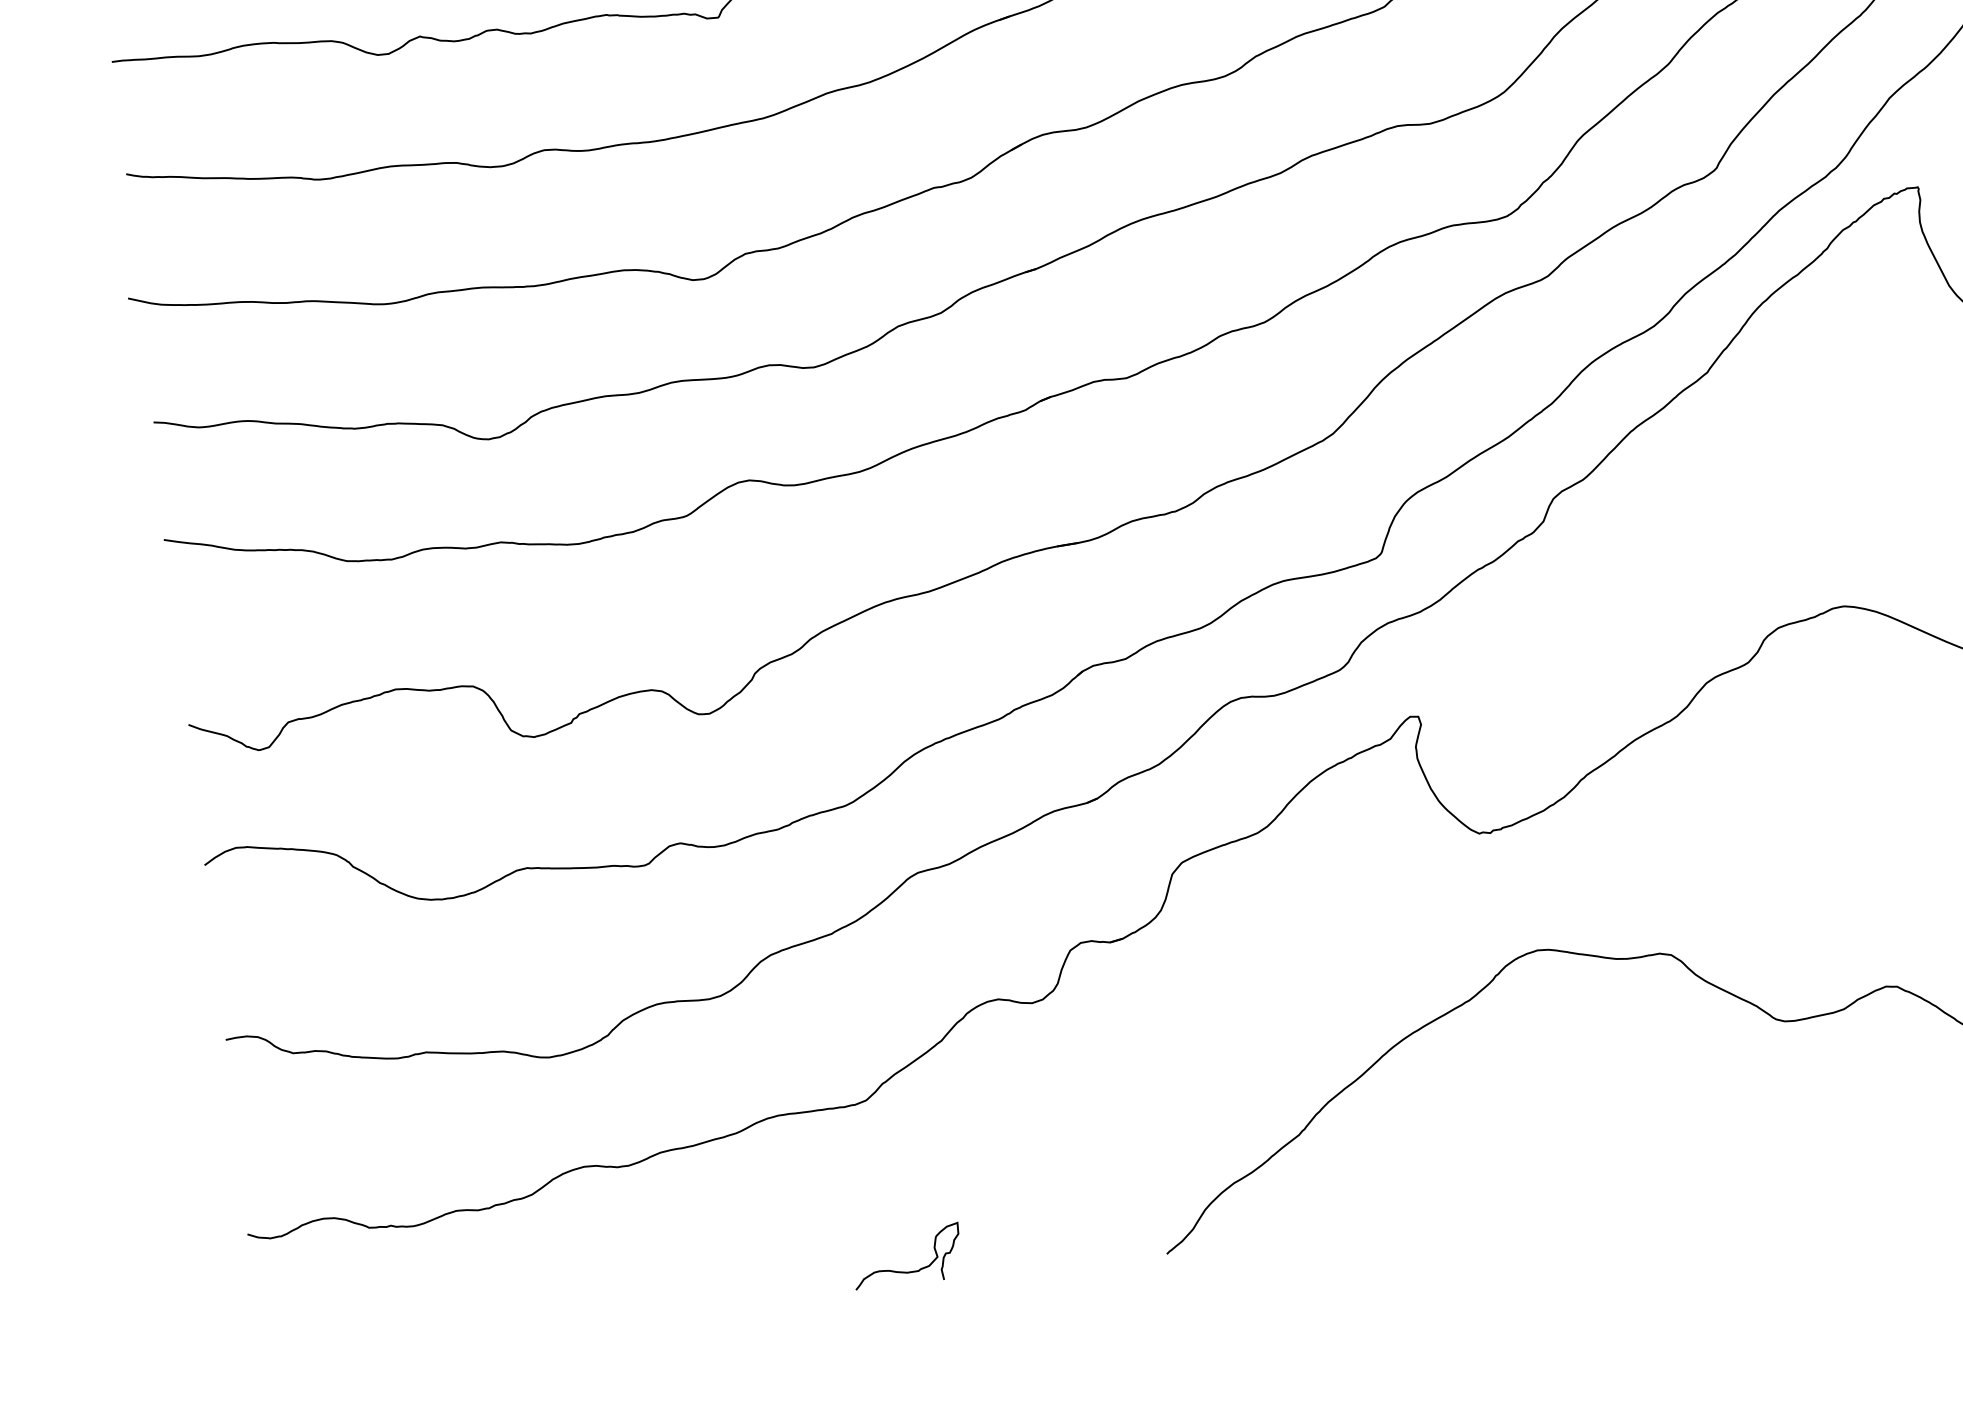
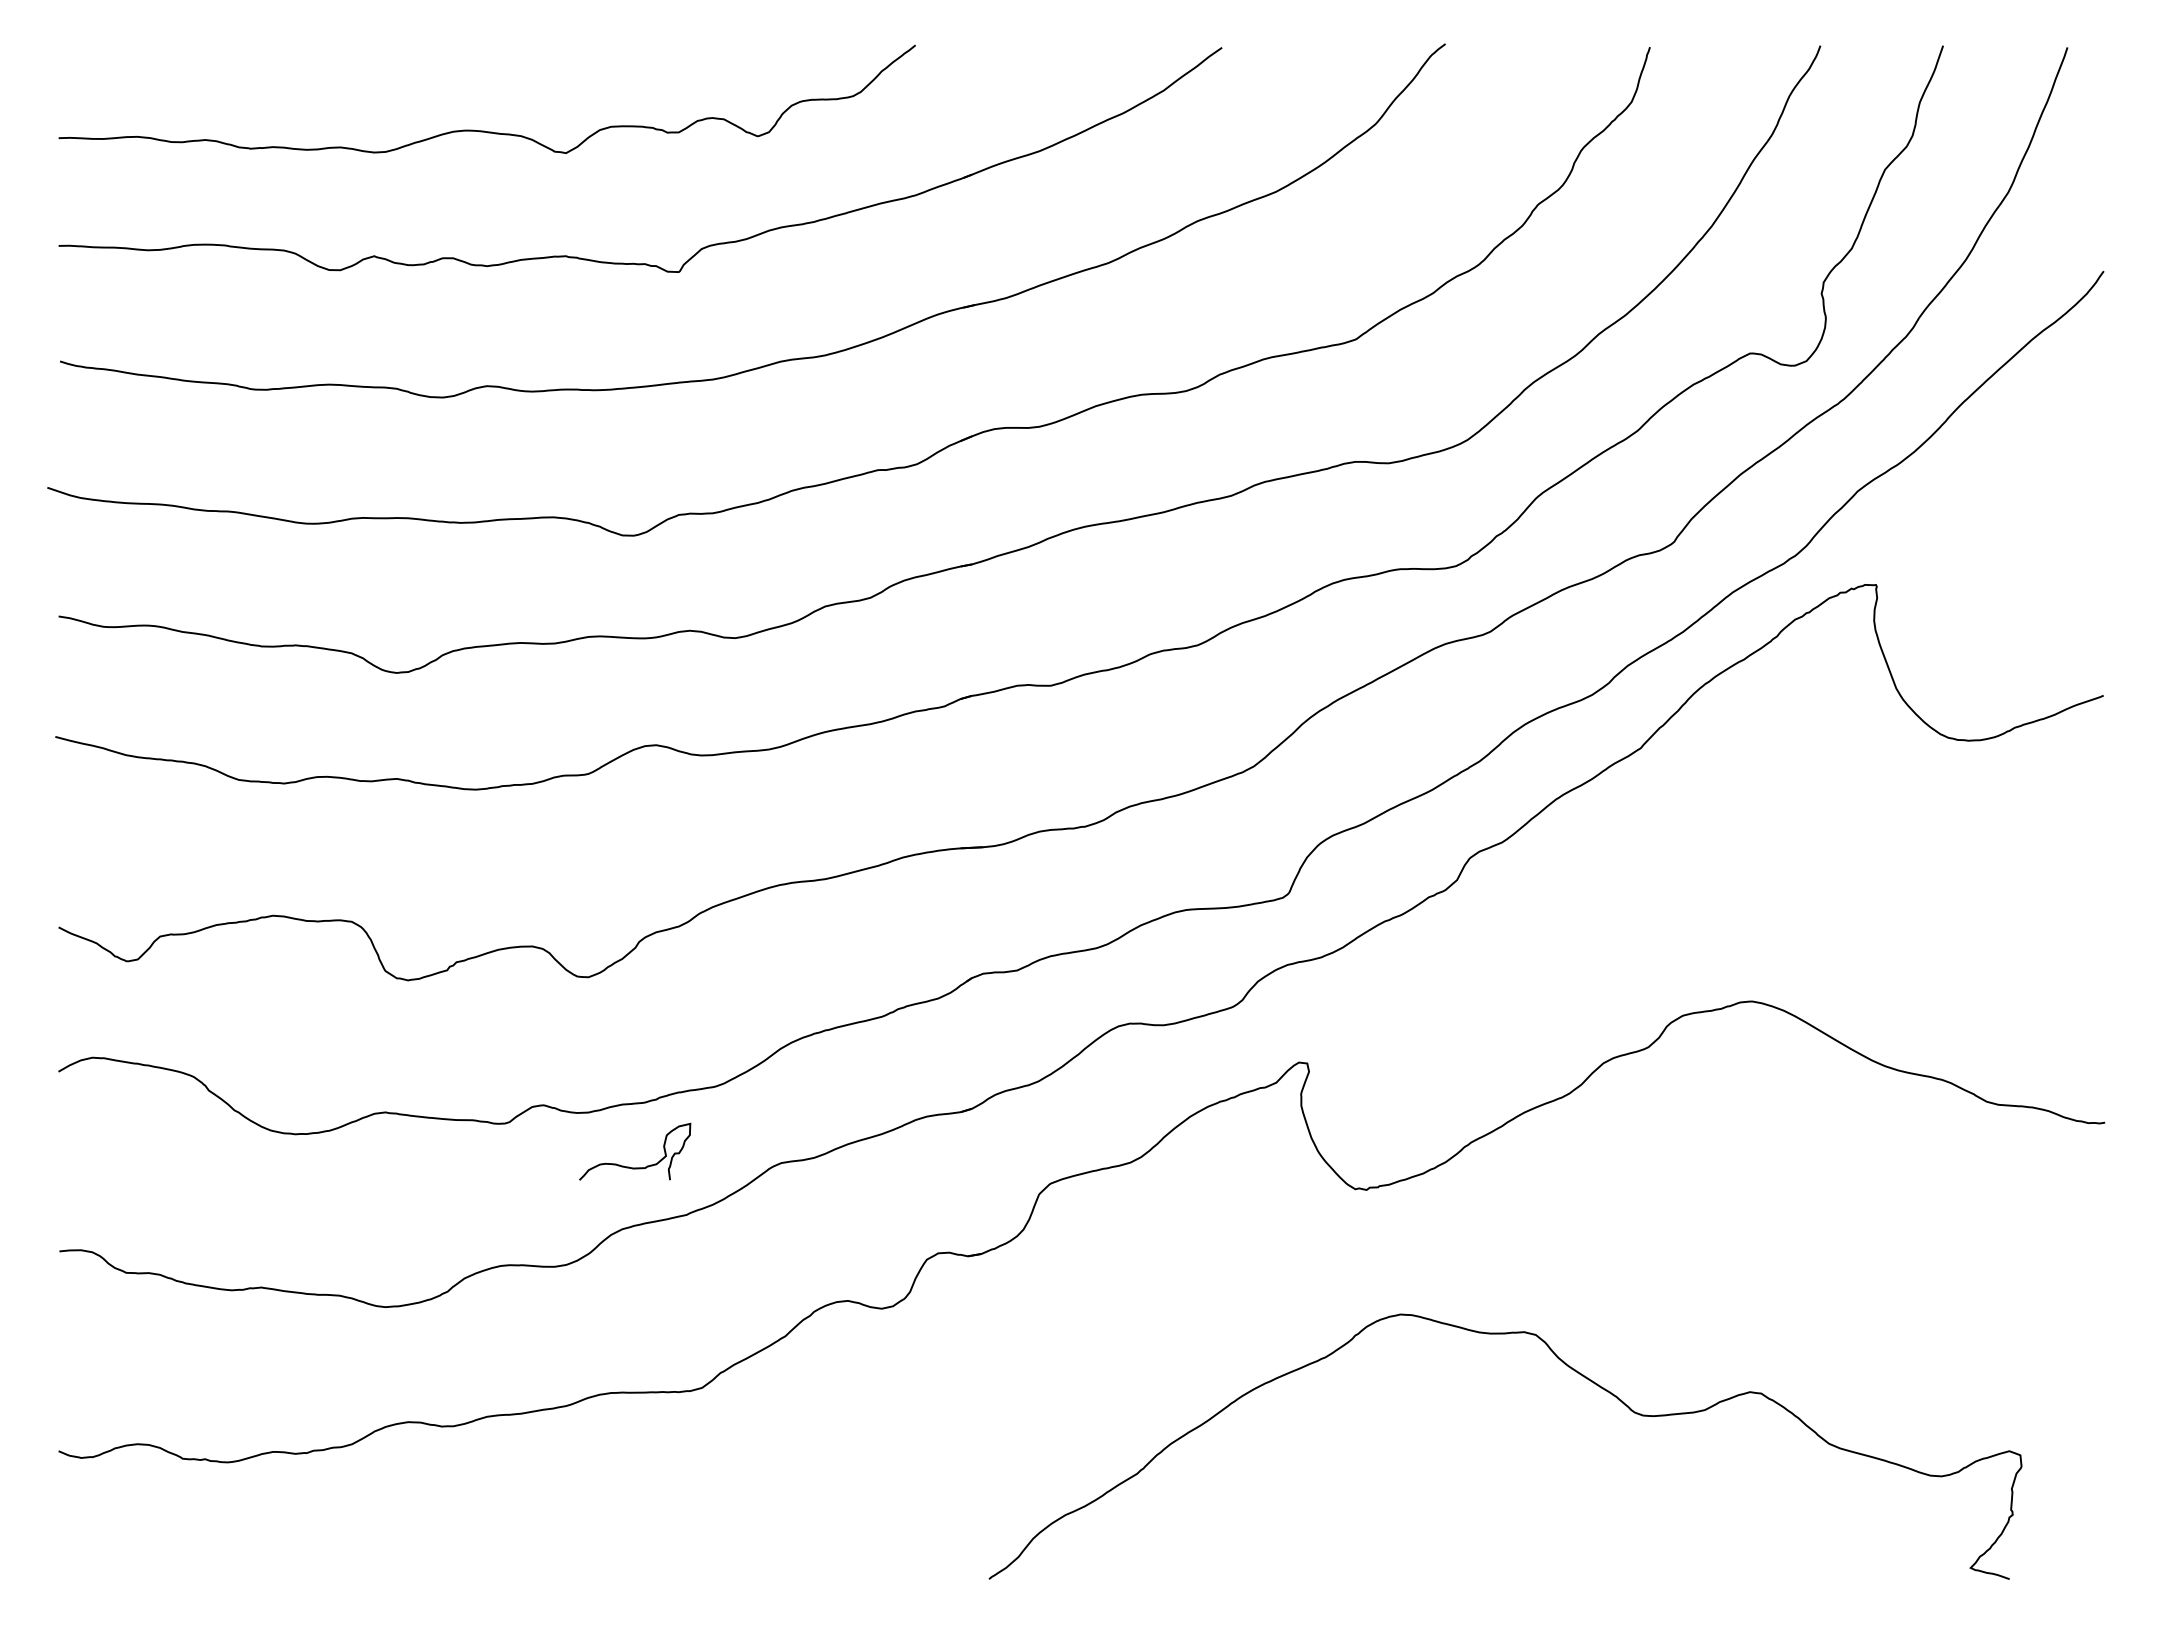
curve: (909, 1271) -> (635, 1167), moved

